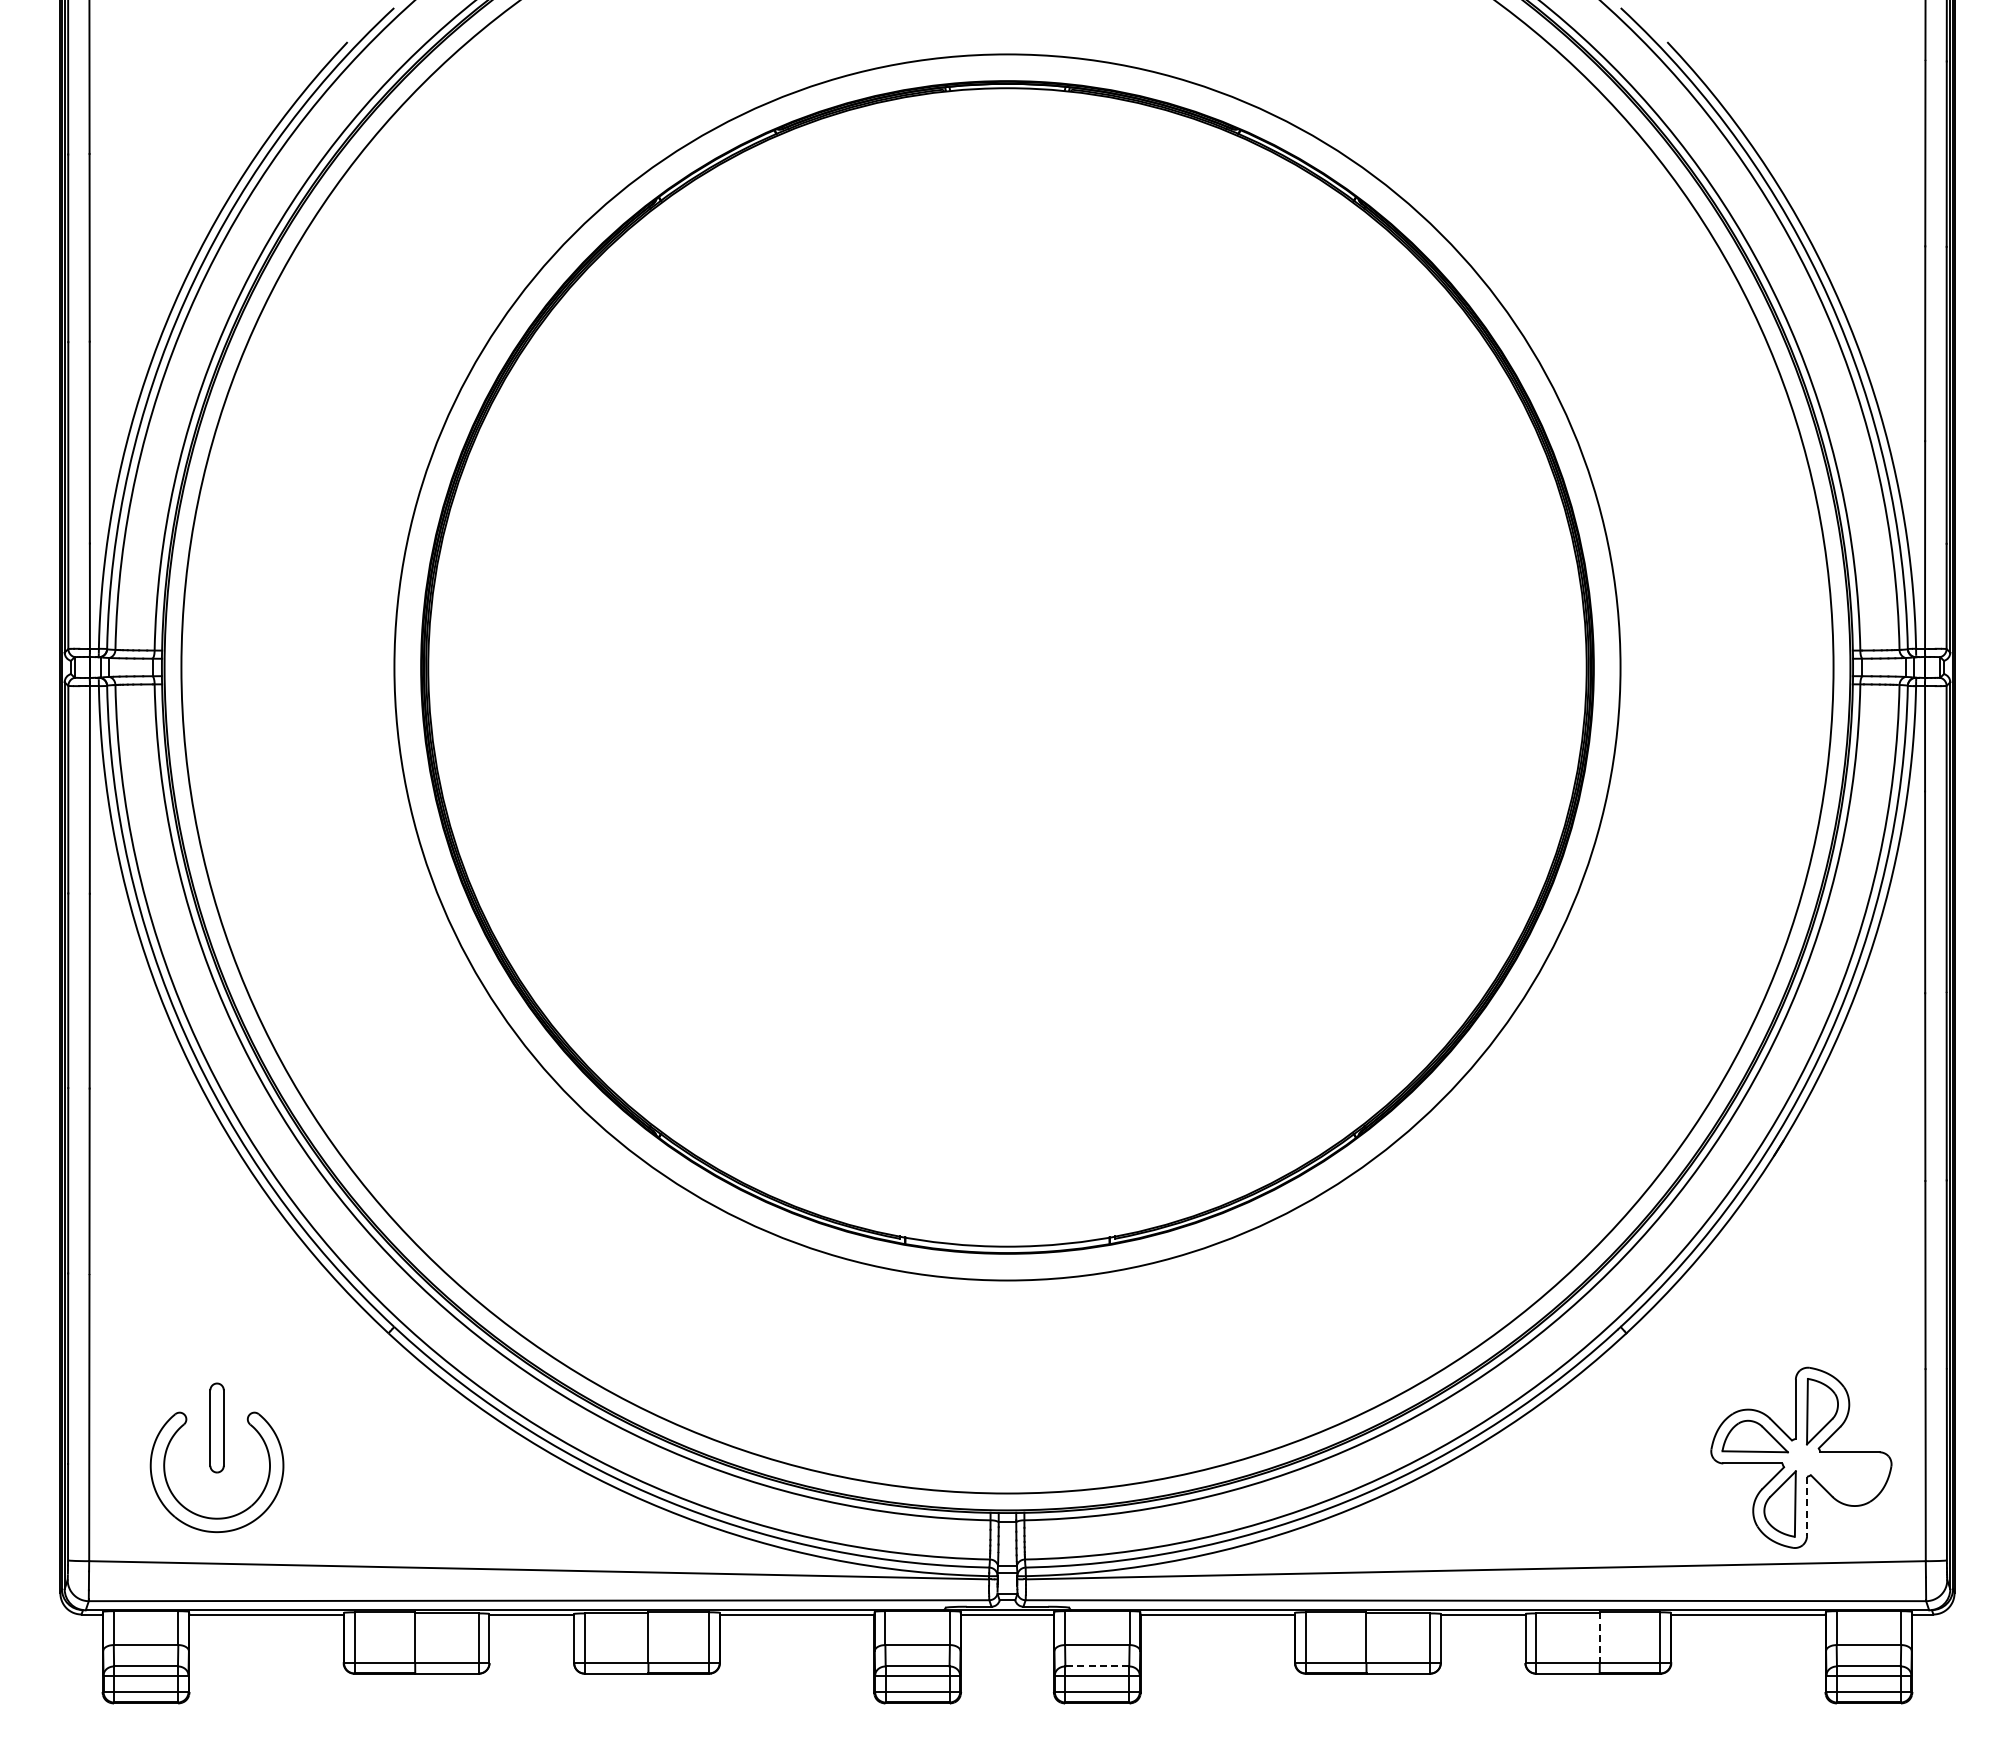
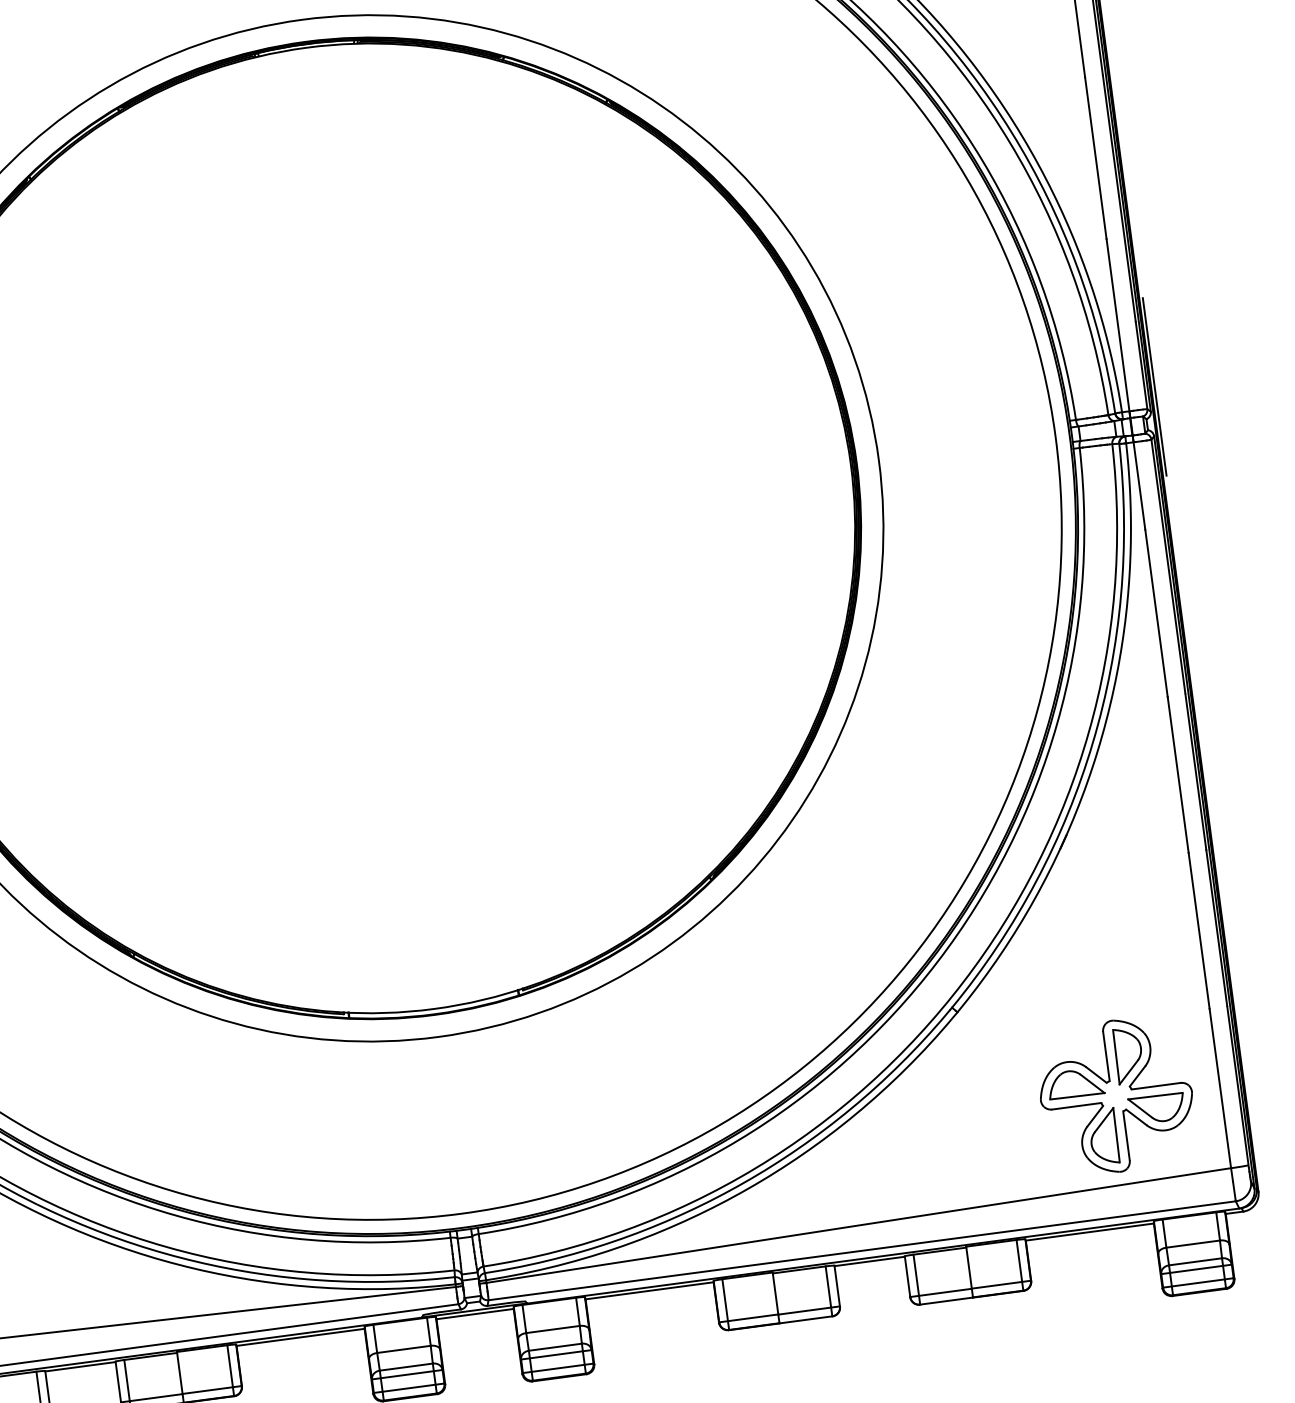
line: (1958, 623) -> (1154, 386), added
part: (1847, 1478) -> (1156, 1108), added
line: (1807, 1506) -> (1126, 1135), dashed -> solid
line: (1599, 1638) -> (968, 1268), dashed -> solid
line: (1097, 1666) -> (555, 1347), dashed -> solid

